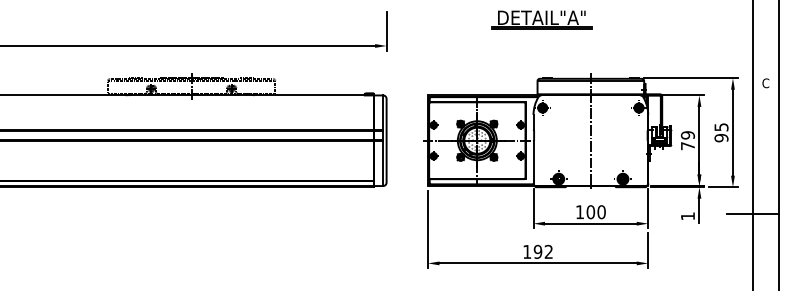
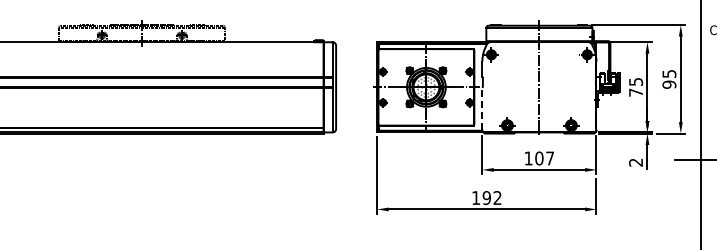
text: (687, 135) -> (635, 82), 79 -> 75
line: (533, 162) -> (482, 109), solid -> dashed
text: (601, 212) -> (549, 158), 100 -> 107
text: (687, 216) -> (635, 162), 1 -> 2

